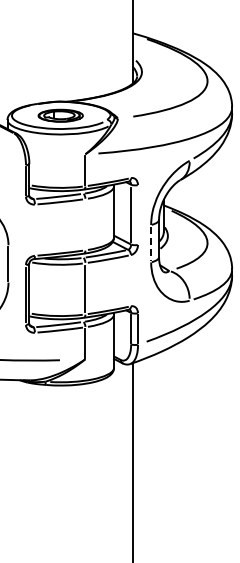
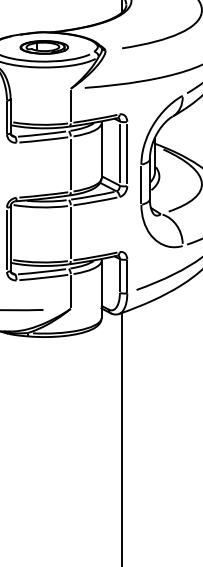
line: (138, 214) -> (127, 153), added
line: (85, 224) -> (70, 164), added
line: (151, 243) -> (141, 184), dashed -> solid

